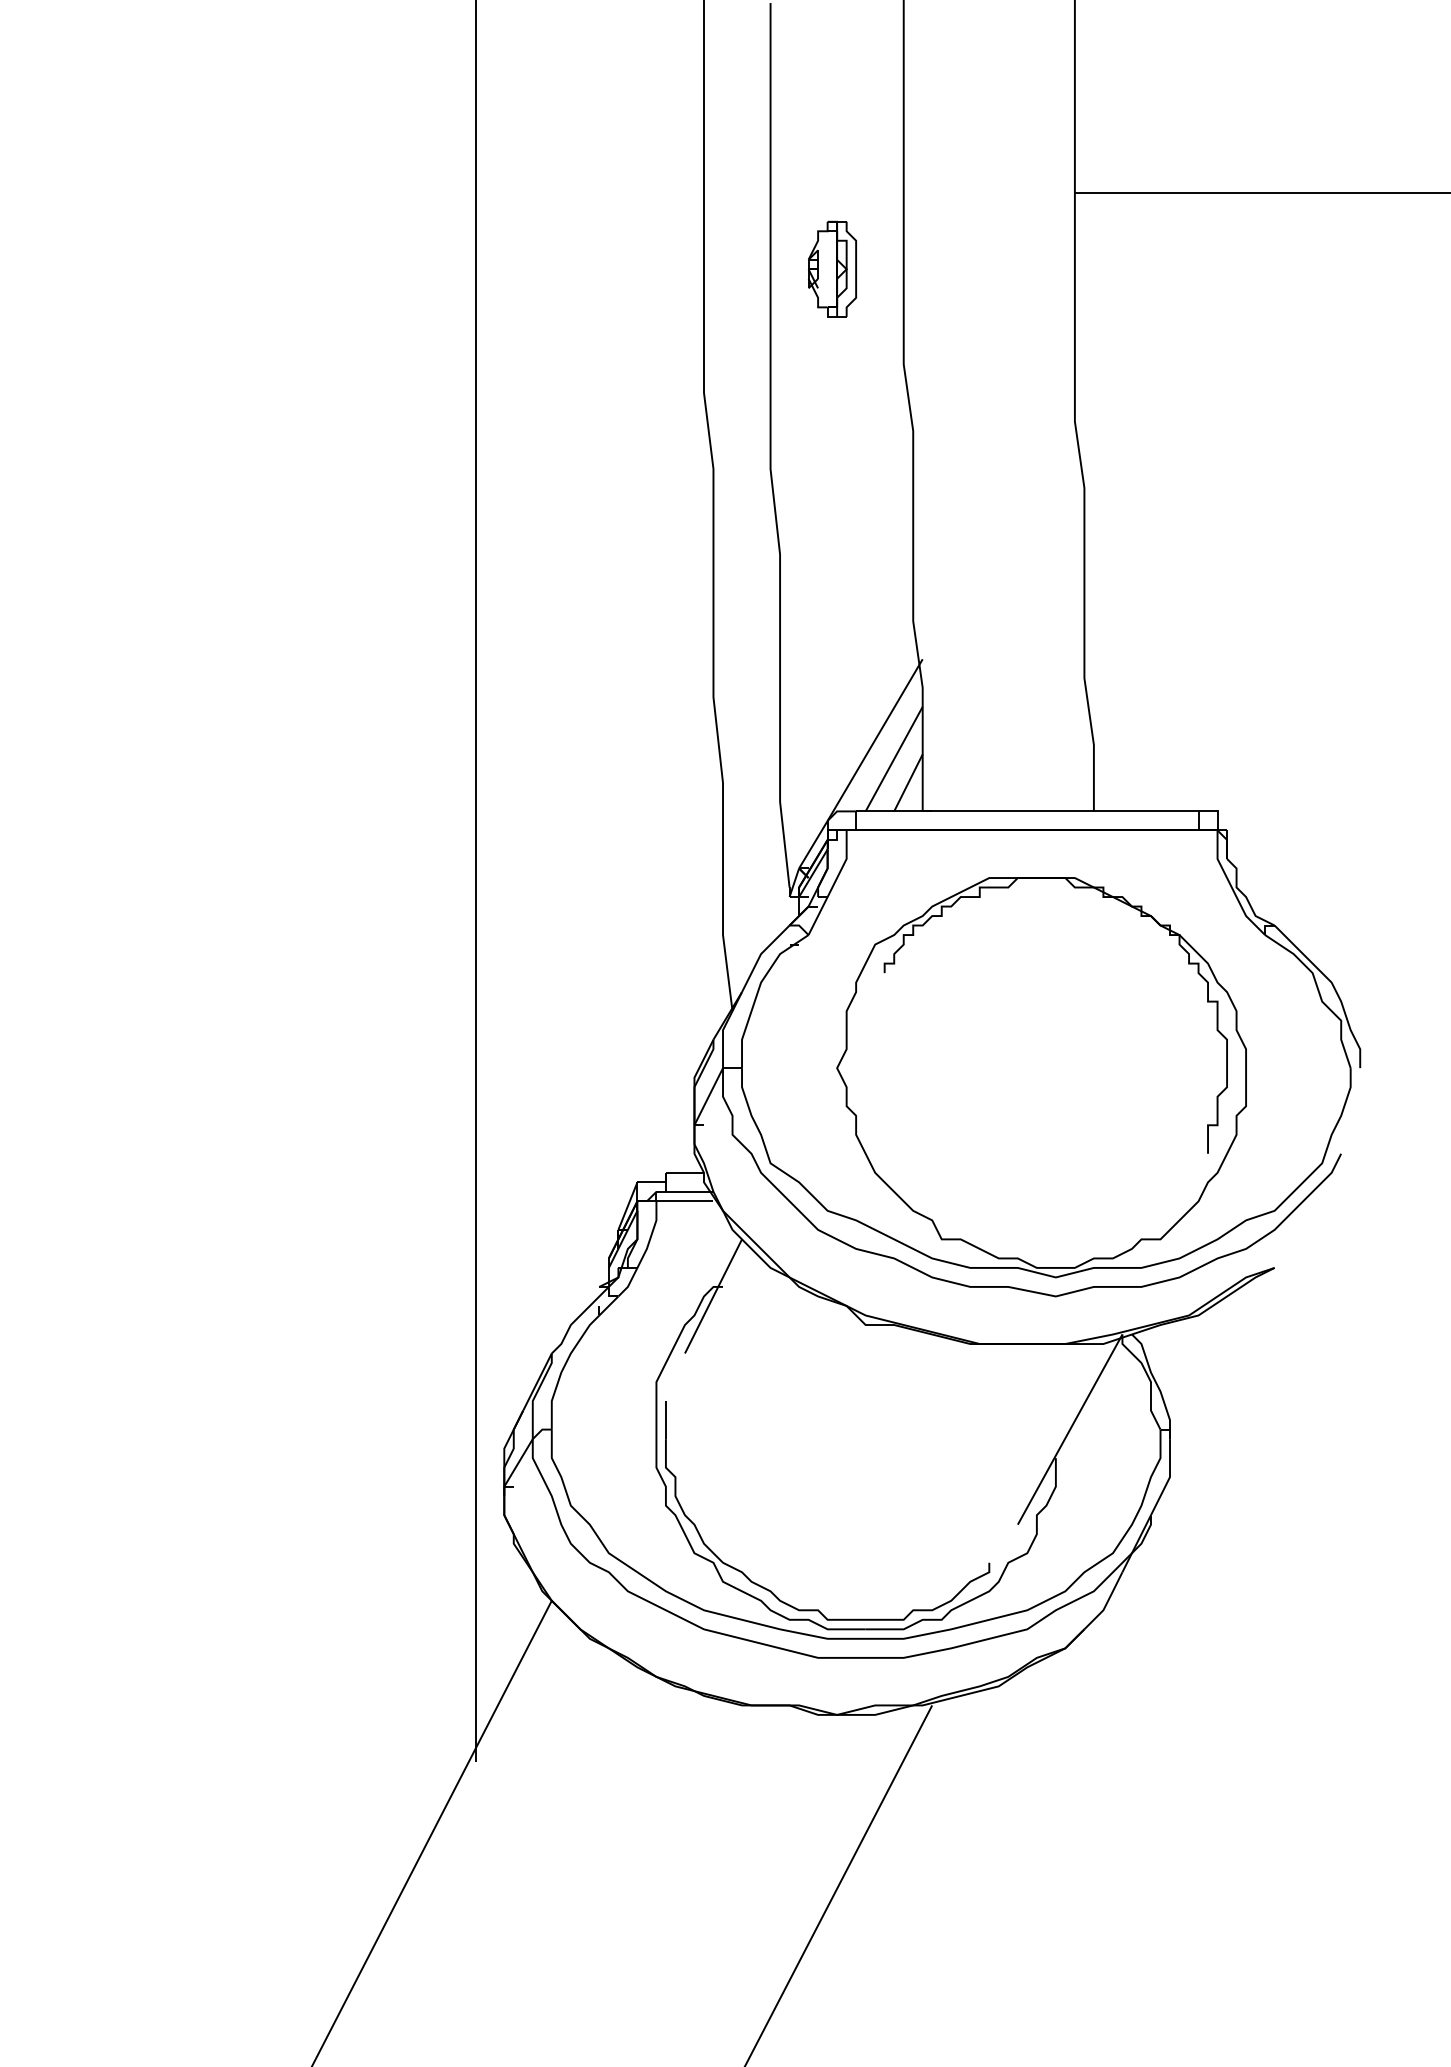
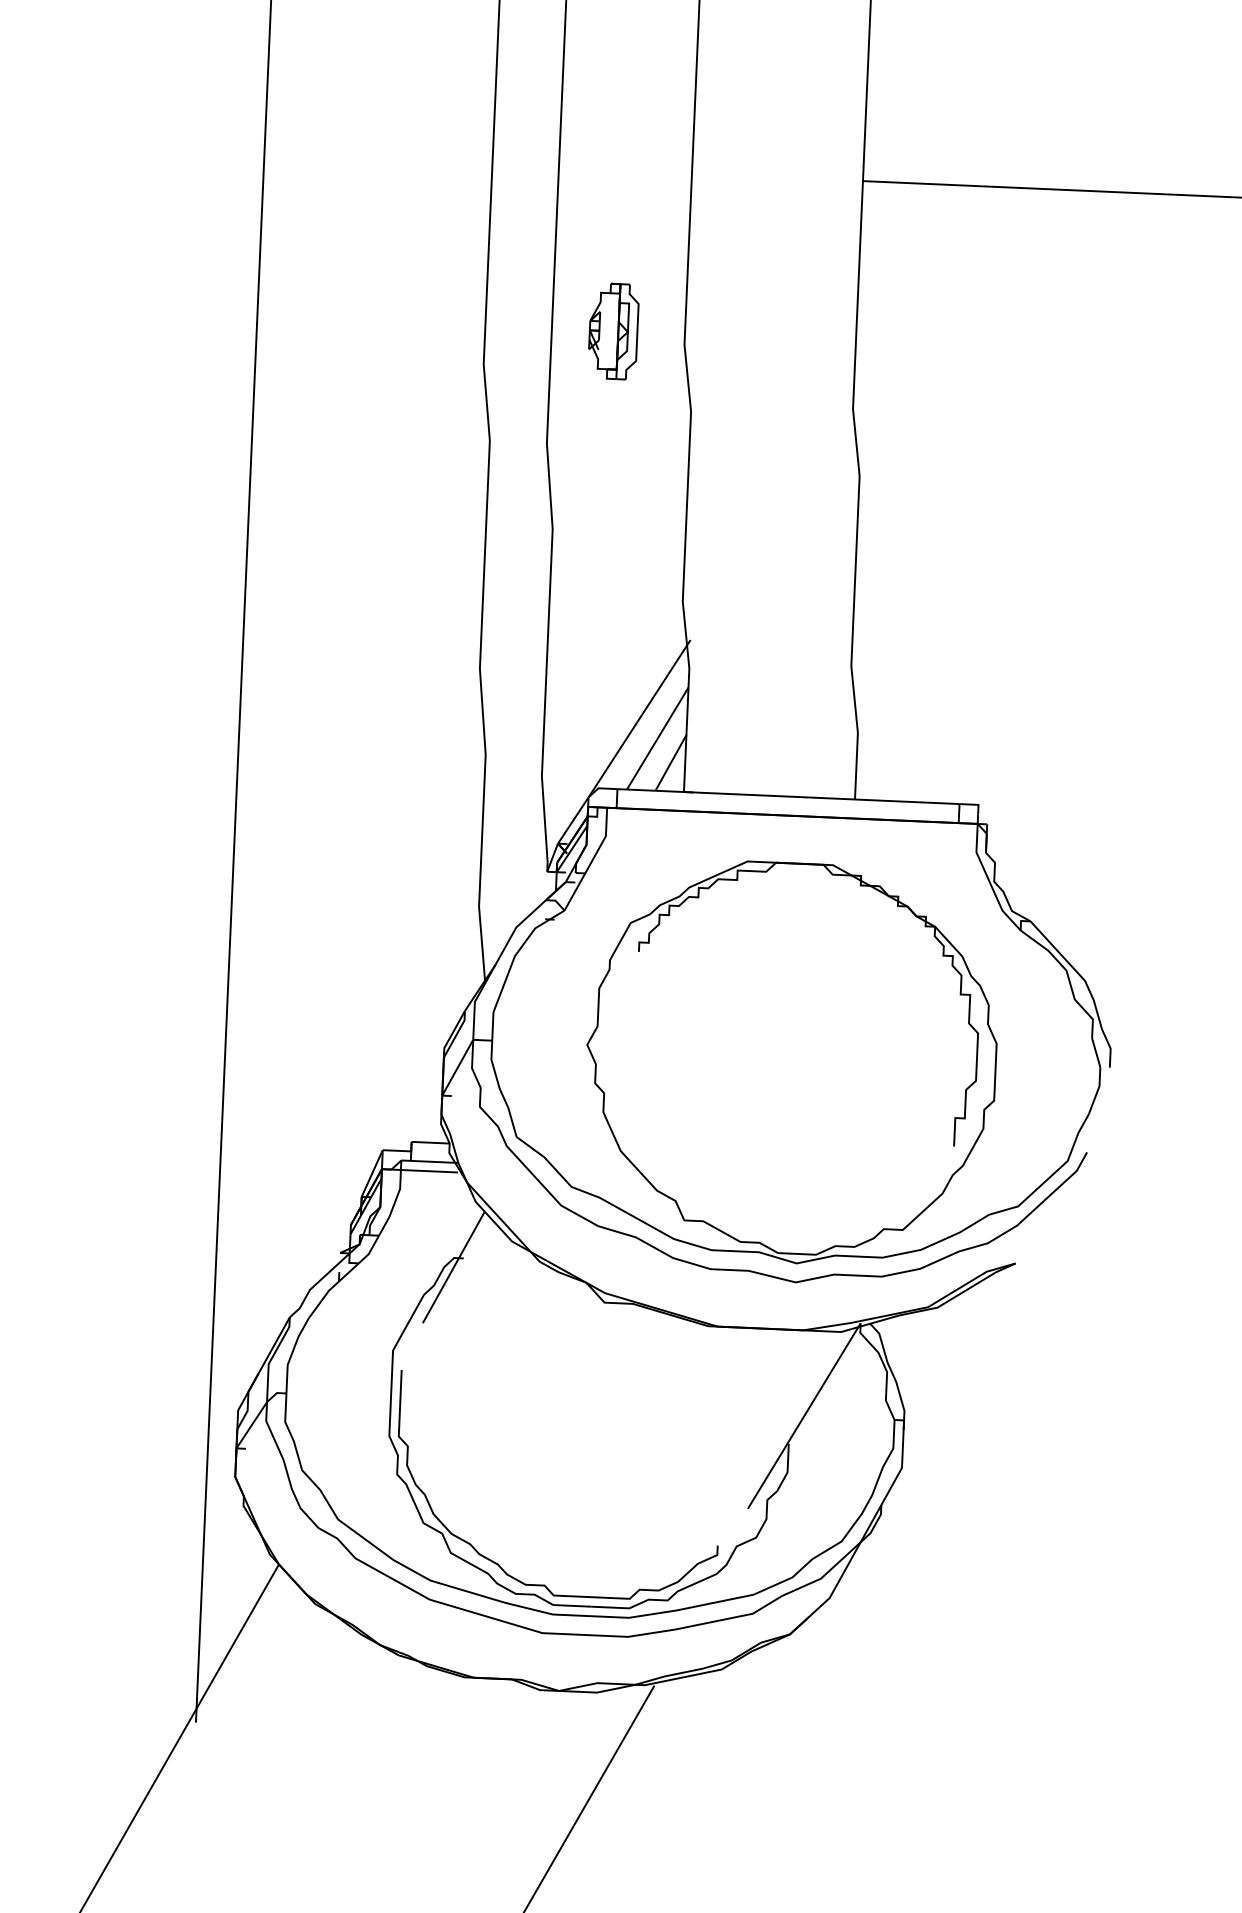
part: (832, 268) -> (613, 330), moved

